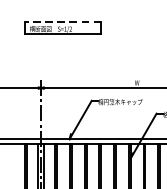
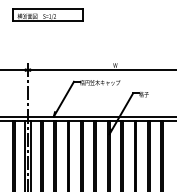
line: (62, 21) -> (47, 9), dashed -> solid

